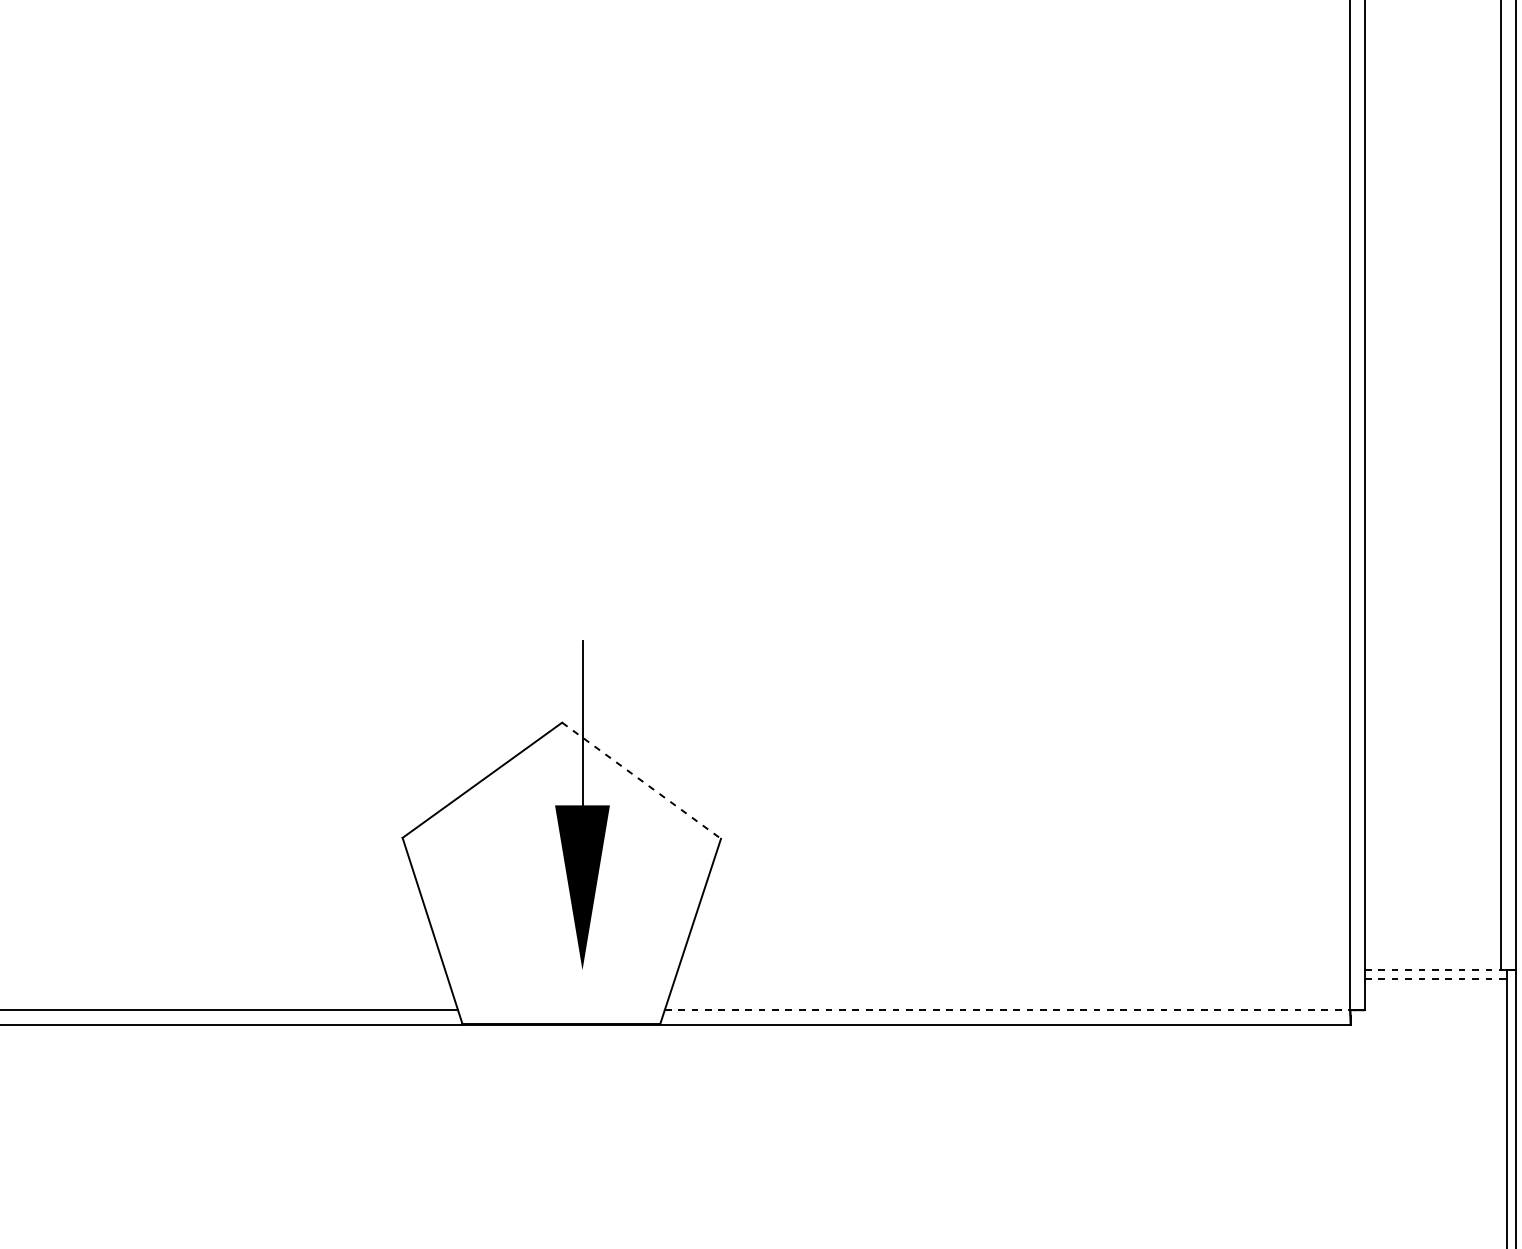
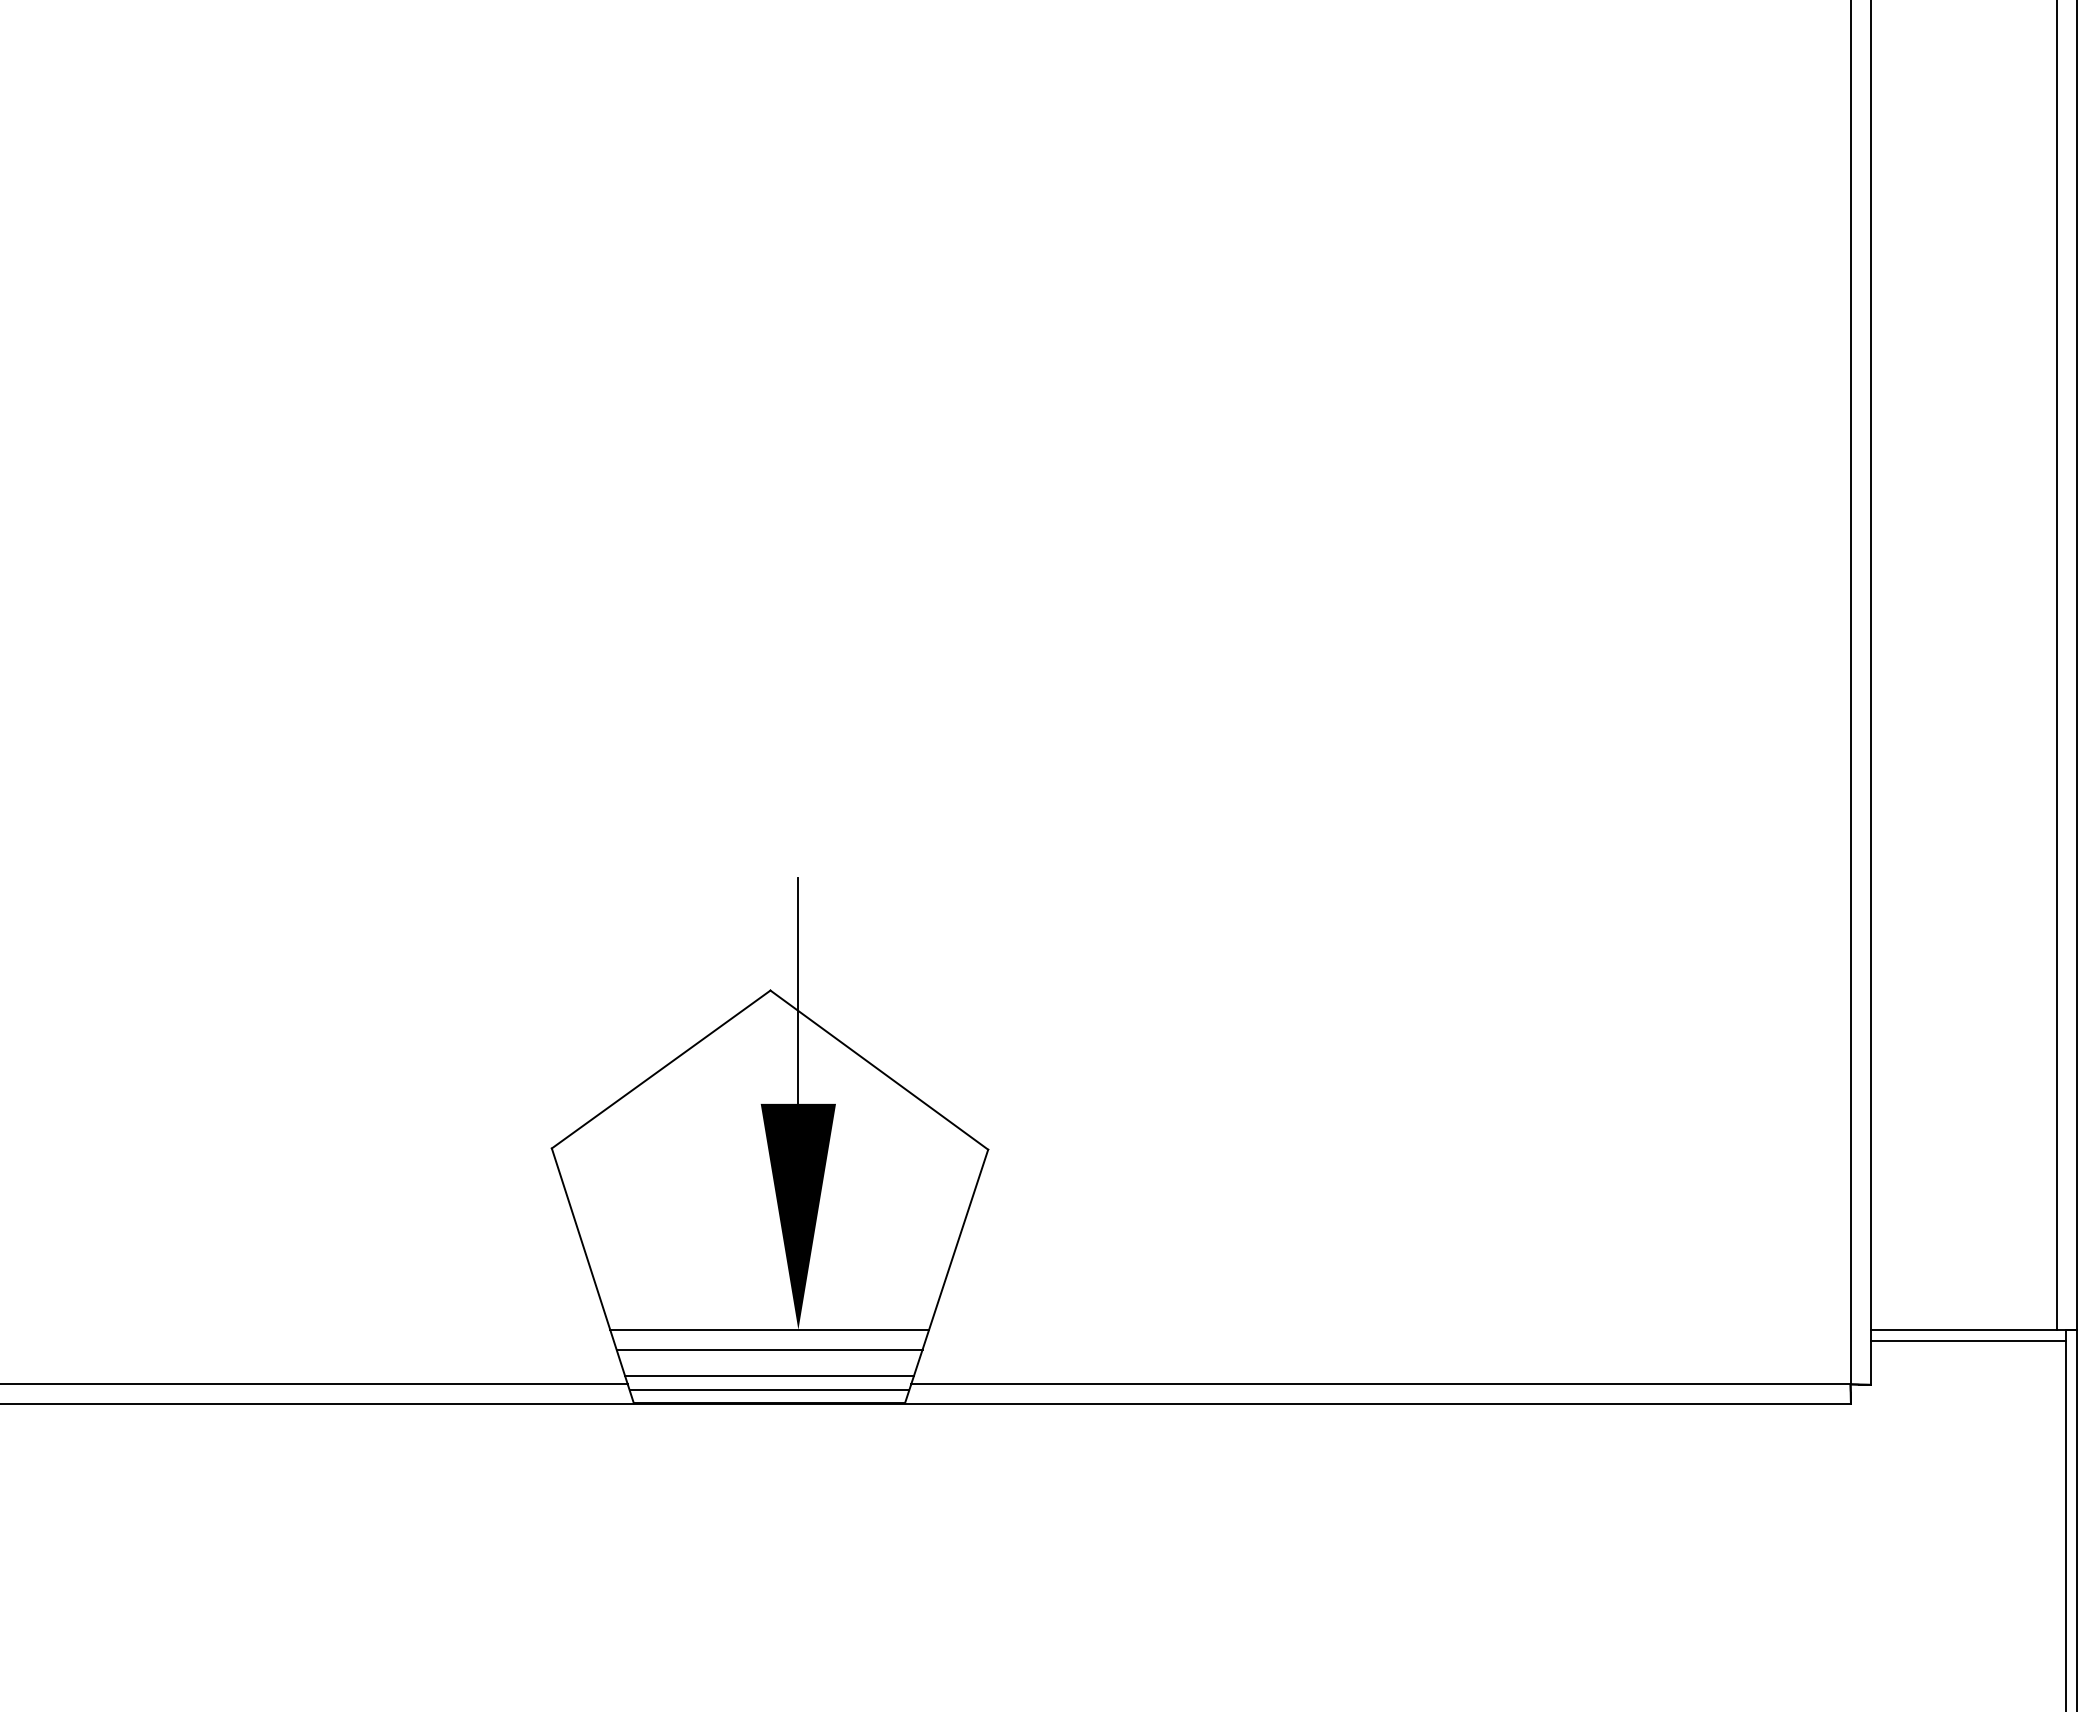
line: (641, 781) -> (879, 1070), dashed -> solid
line: (561, 970) -> (769, 1329), added
line: (1433, 970) -> (1964, 1329), dashed -> solid
line: (1436, 978) -> (1968, 1341), dashed -> solid
line: (561, 984) -> (769, 1349), added
line: (561, 1003) -> (769, 1375), added
line: (1007, 1010) -> (1380, 1384), dashed -> solid
line: (561, 1014) -> (769, 1390), added

